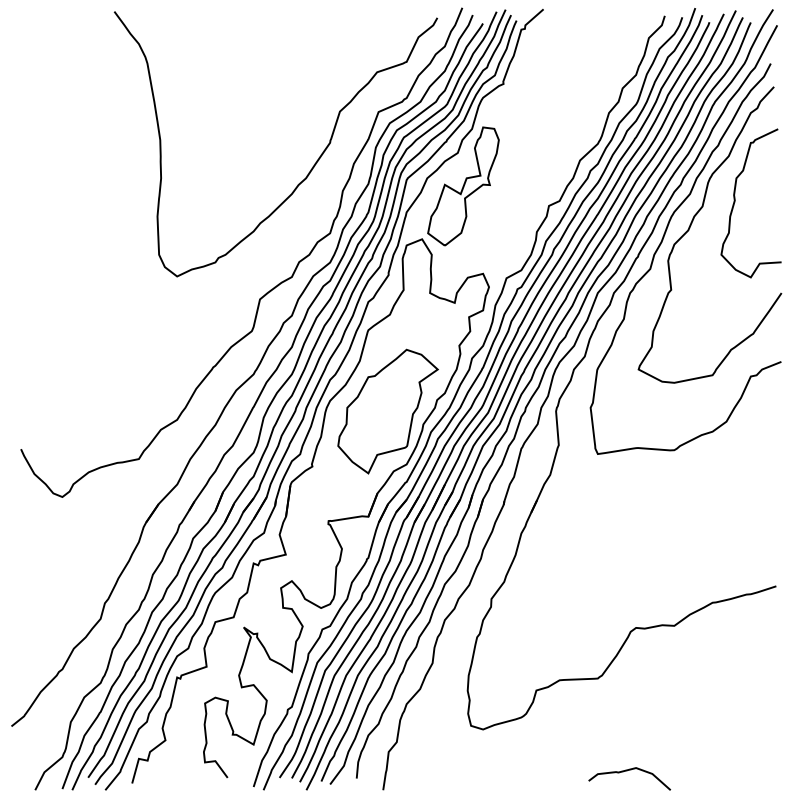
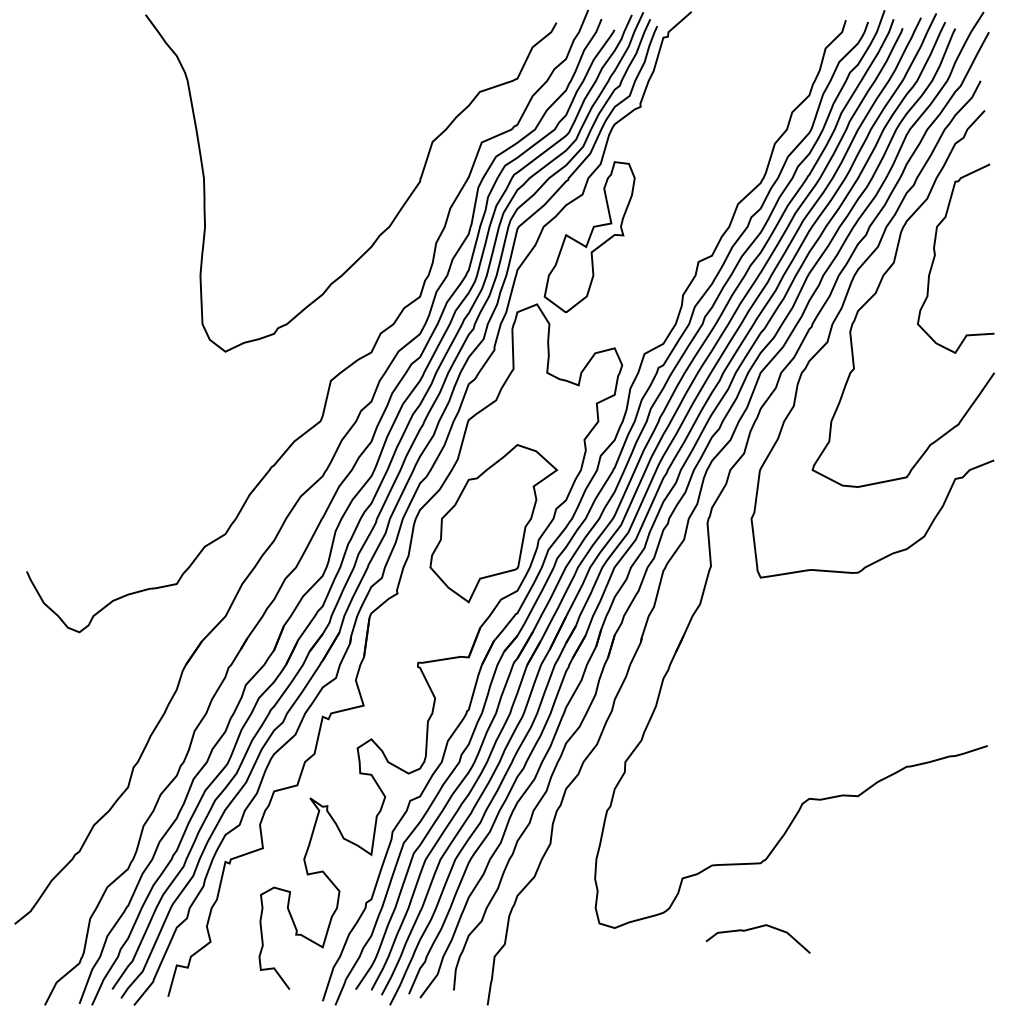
curve: (626, 771) -> (753, 929), moved

